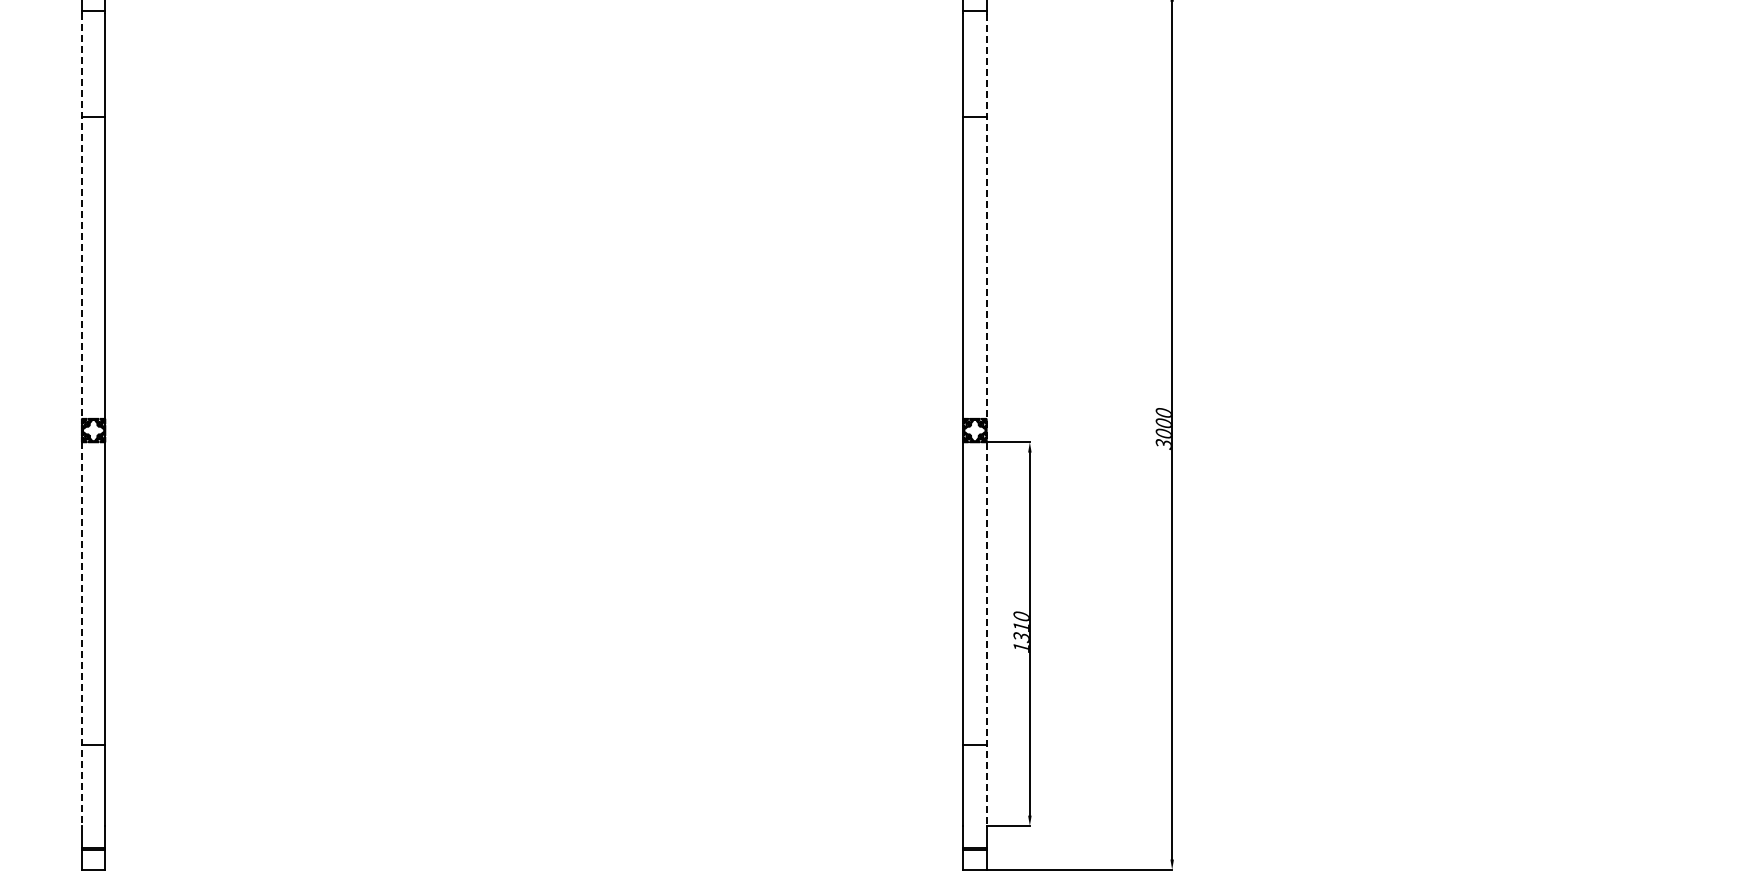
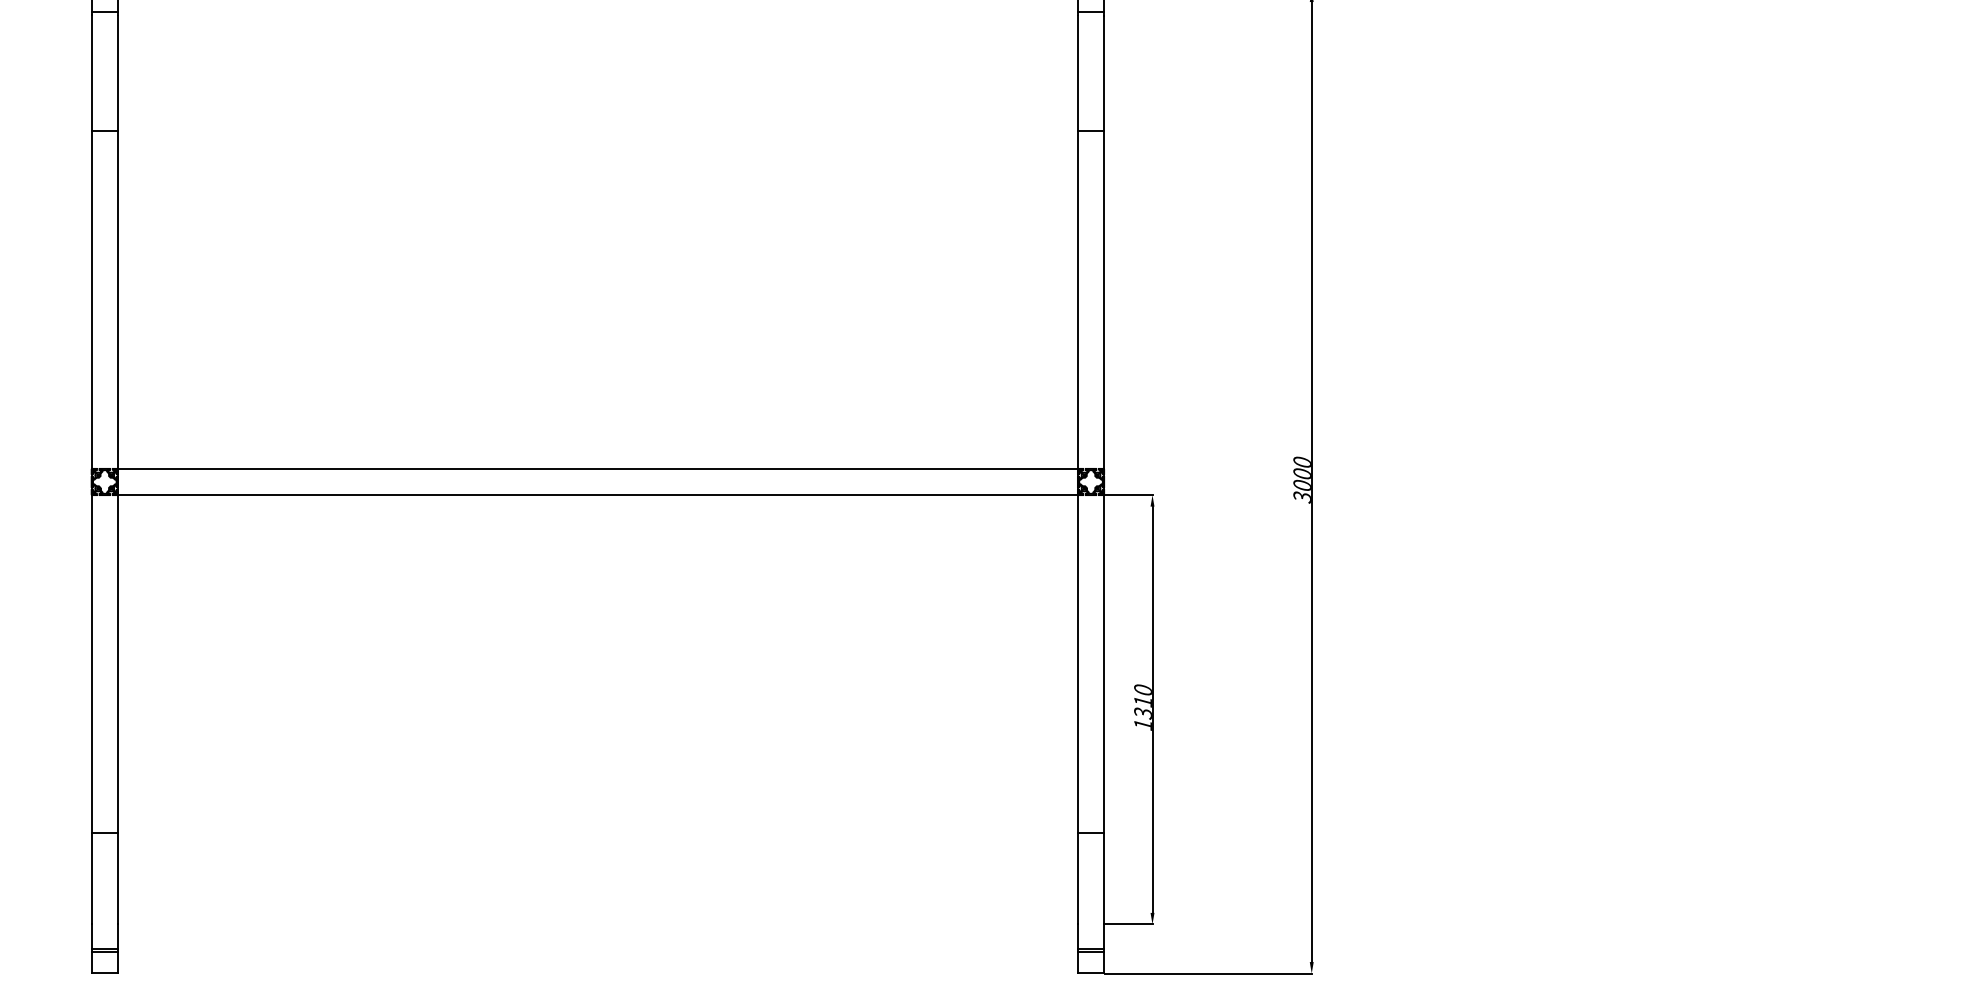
line: (534, 418) -> (598, 468), added
line: (986, 419) -> (1103, 469), dashed -> solid
line: (81, 420) -> (91, 470), dashed -> solid
line: (534, 442) -> (598, 495), added

